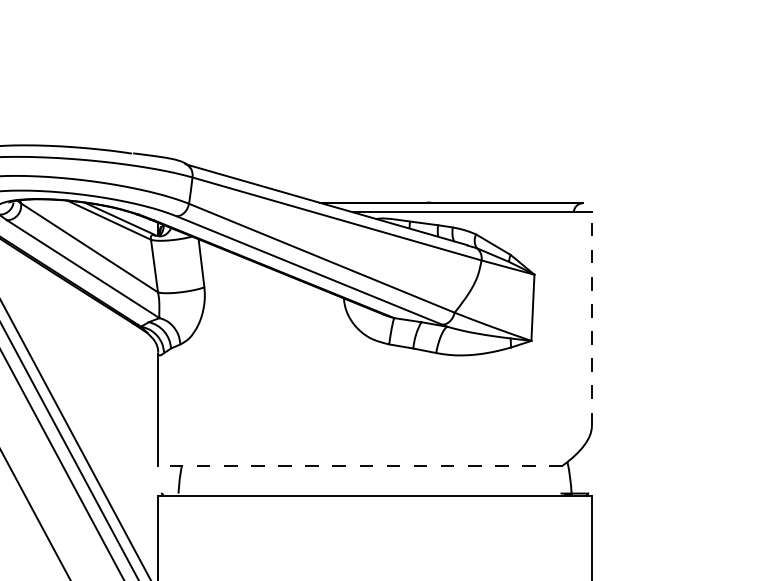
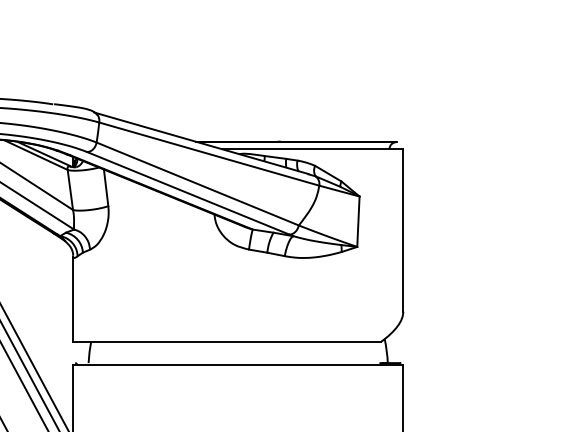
line: (591, 319) -> (402, 230), dashed -> solid
line: (359, 465) -> (226, 341), dashed -> solid

